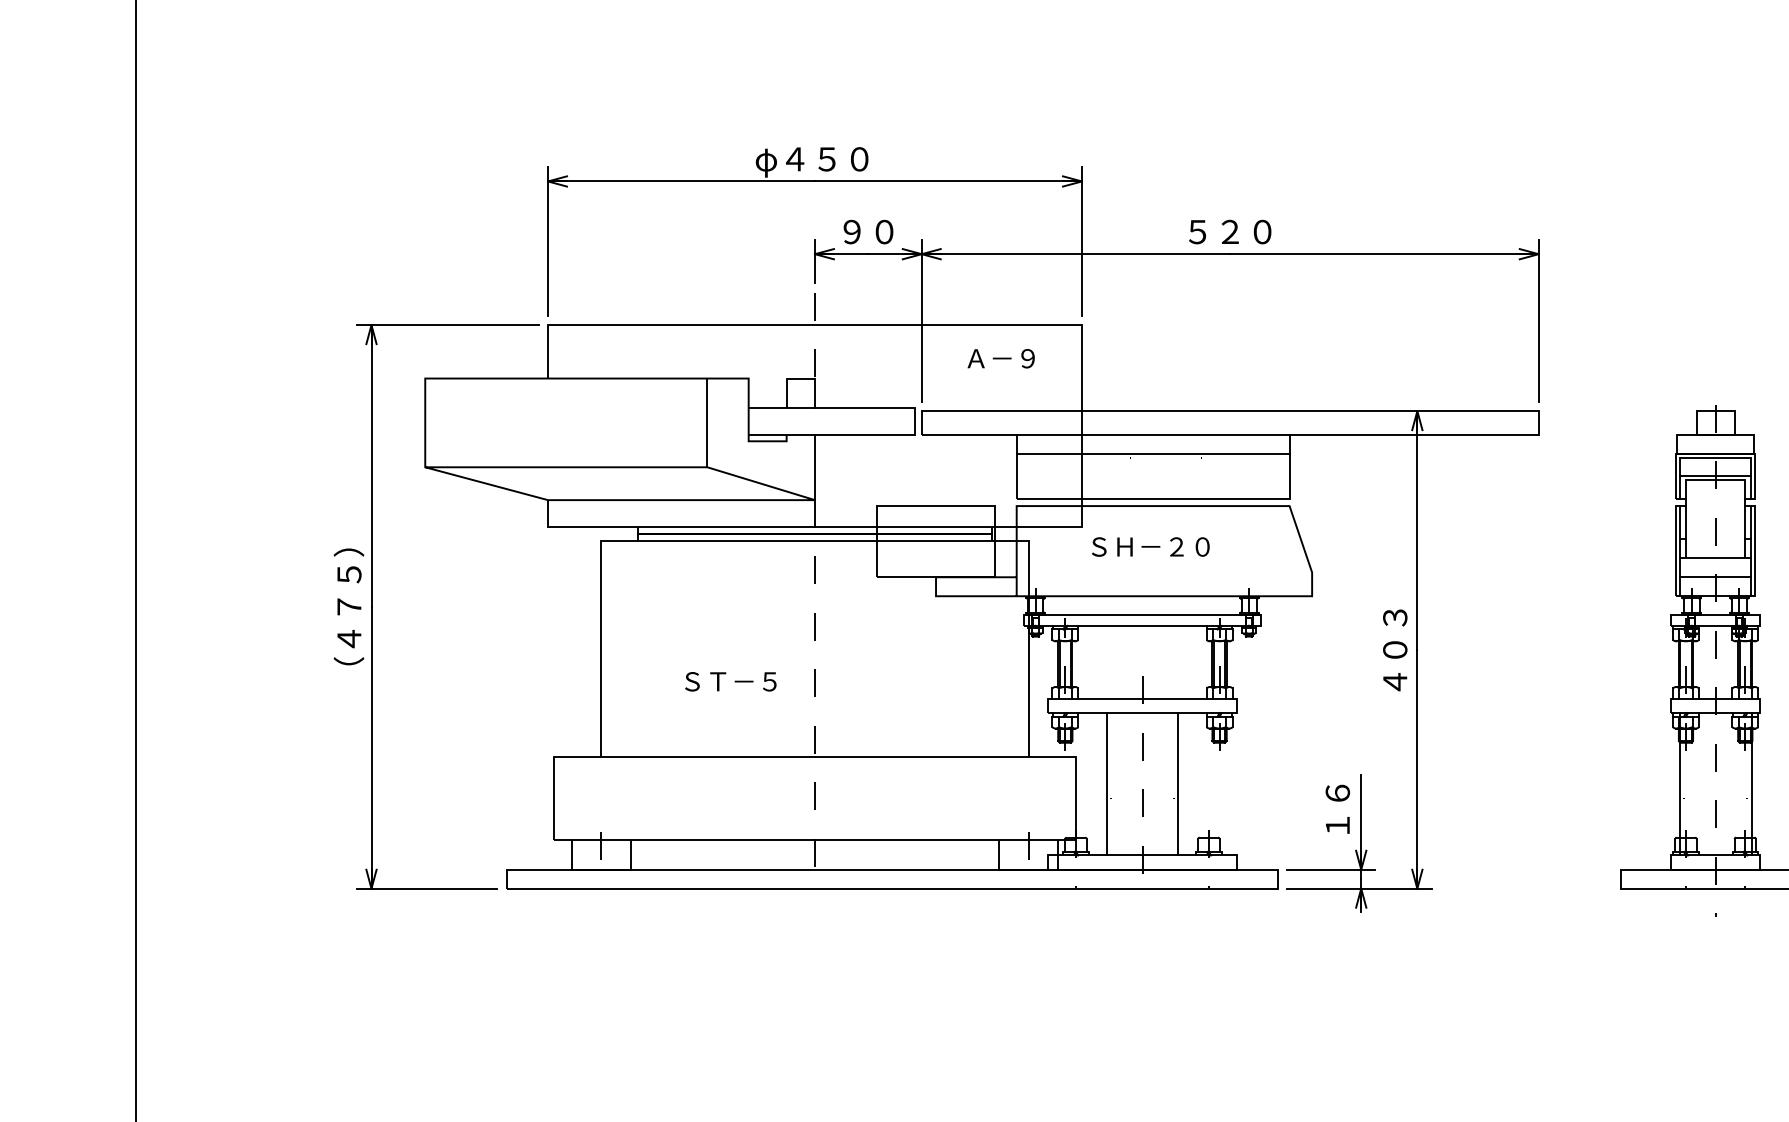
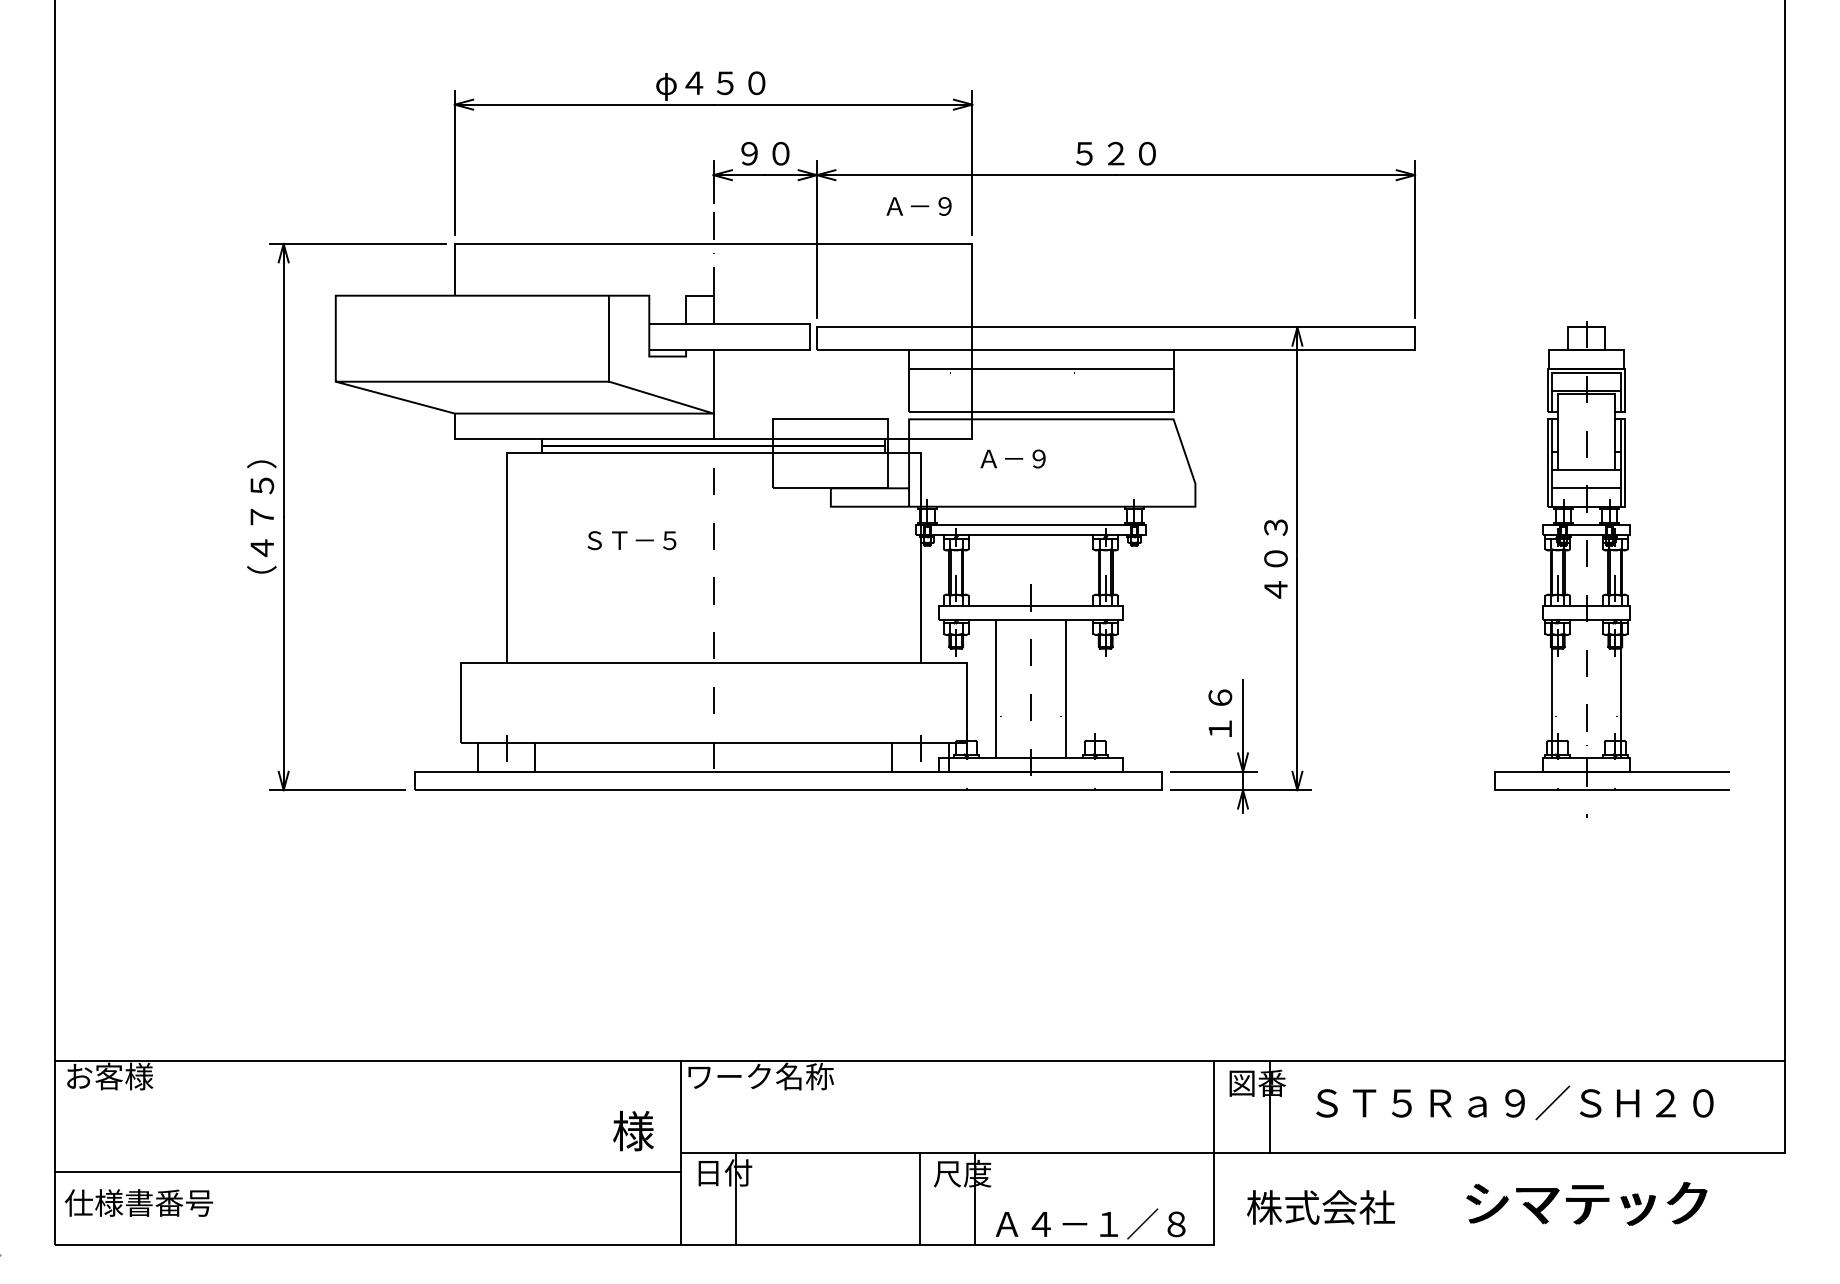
text: (1000, 358) -> (918, 206), moved
text: (1150, 546) -> (1038, 458), ＳＨ－２０ -> Ａ－９
text: (730, 681) -> (631, 540), moved

